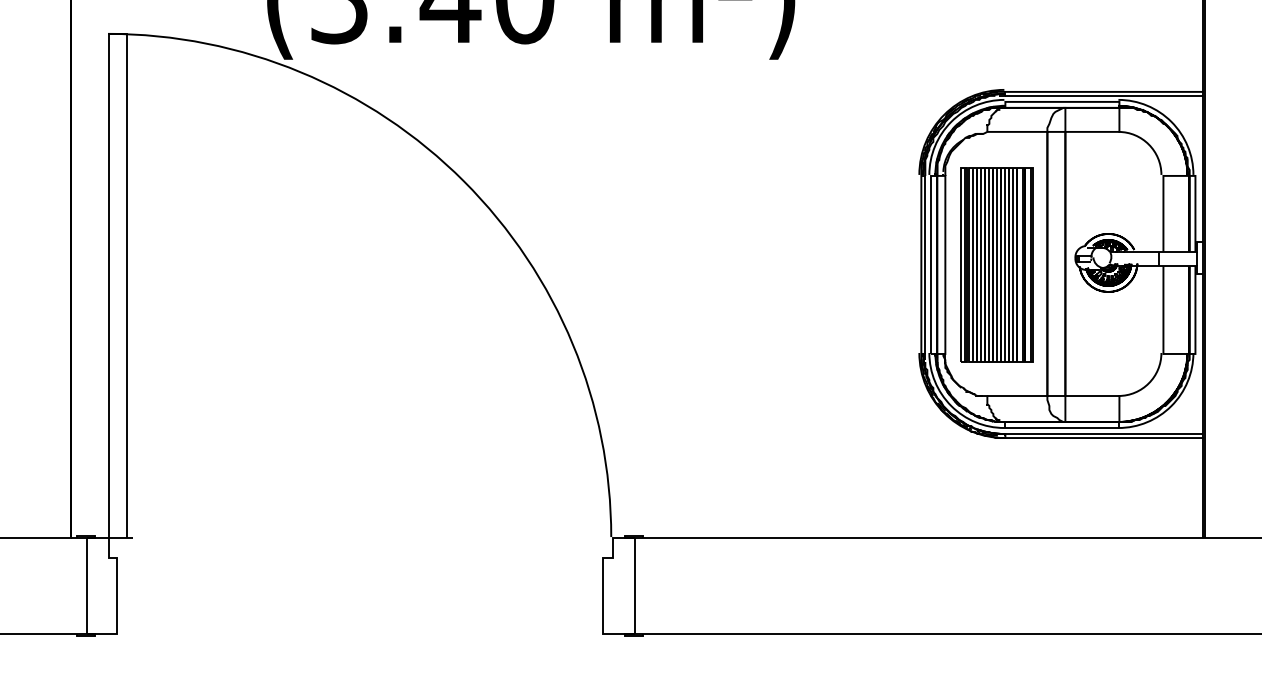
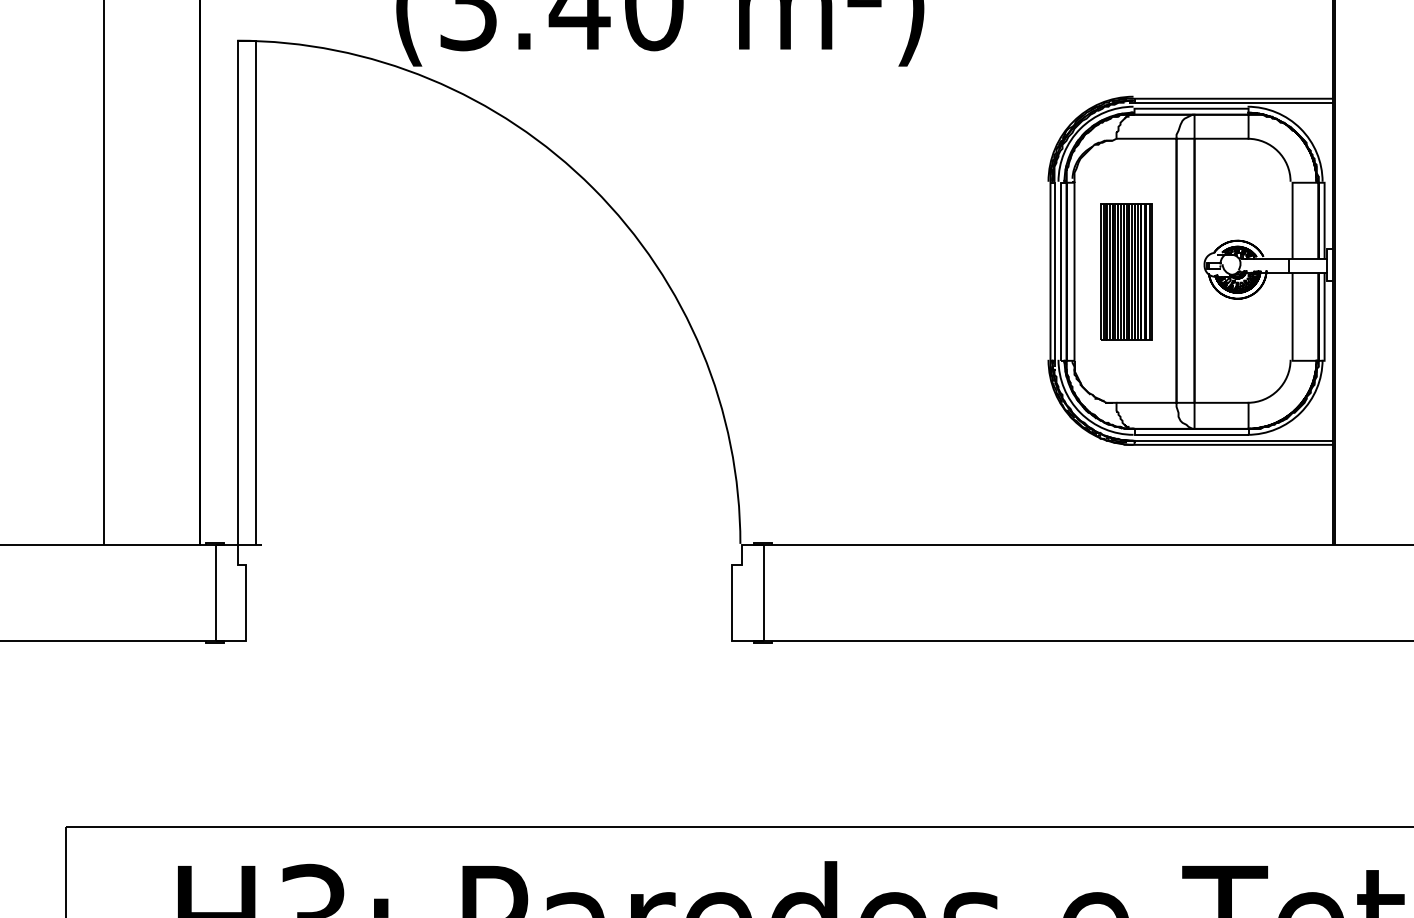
part: (997, 264) -> (1126, 271), size x0.7

